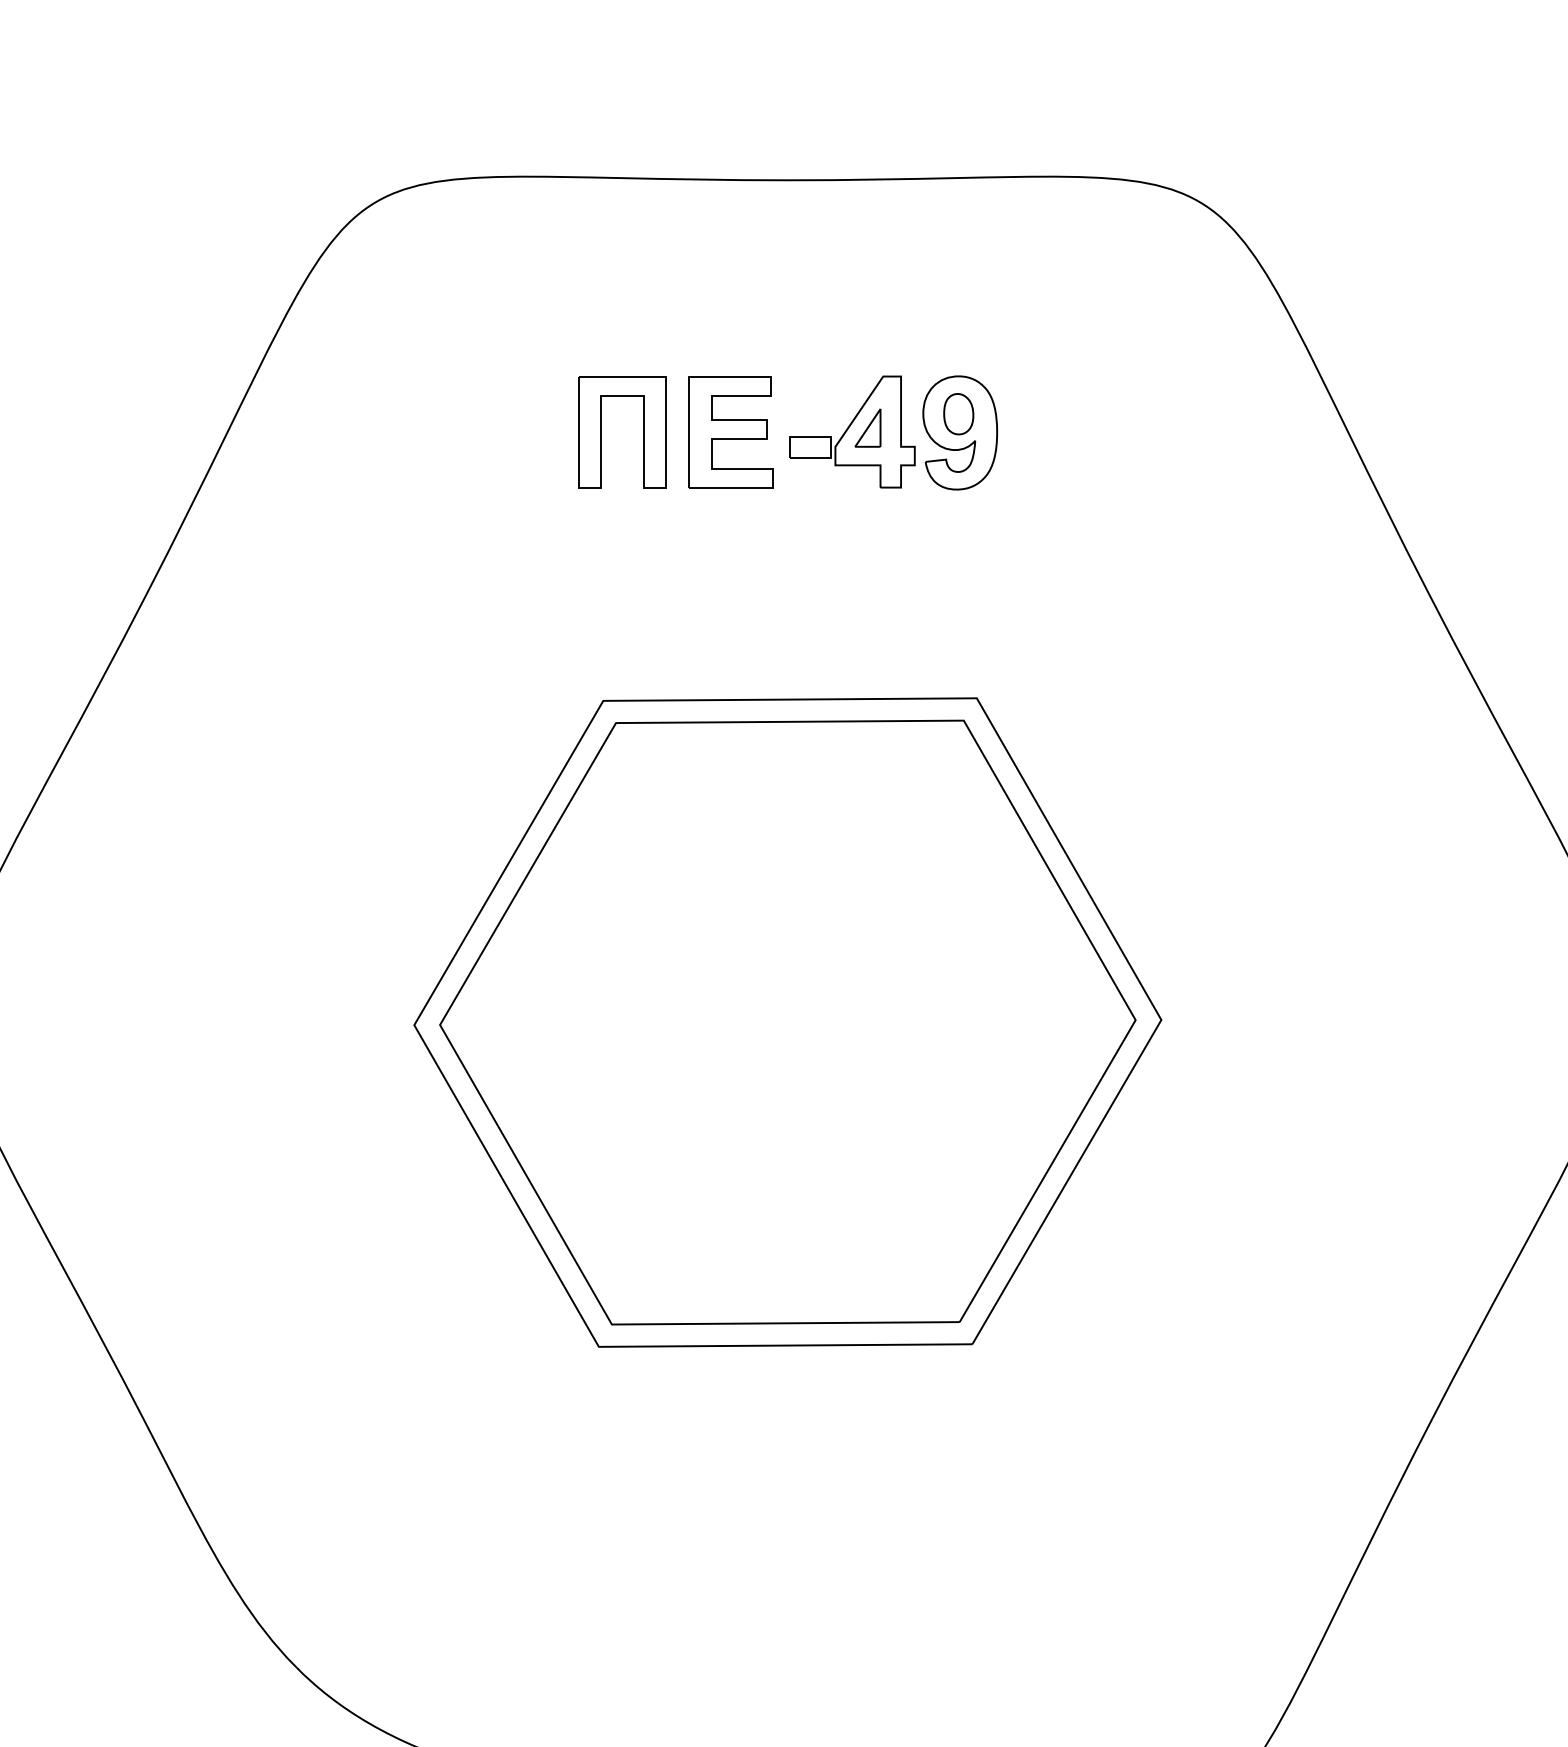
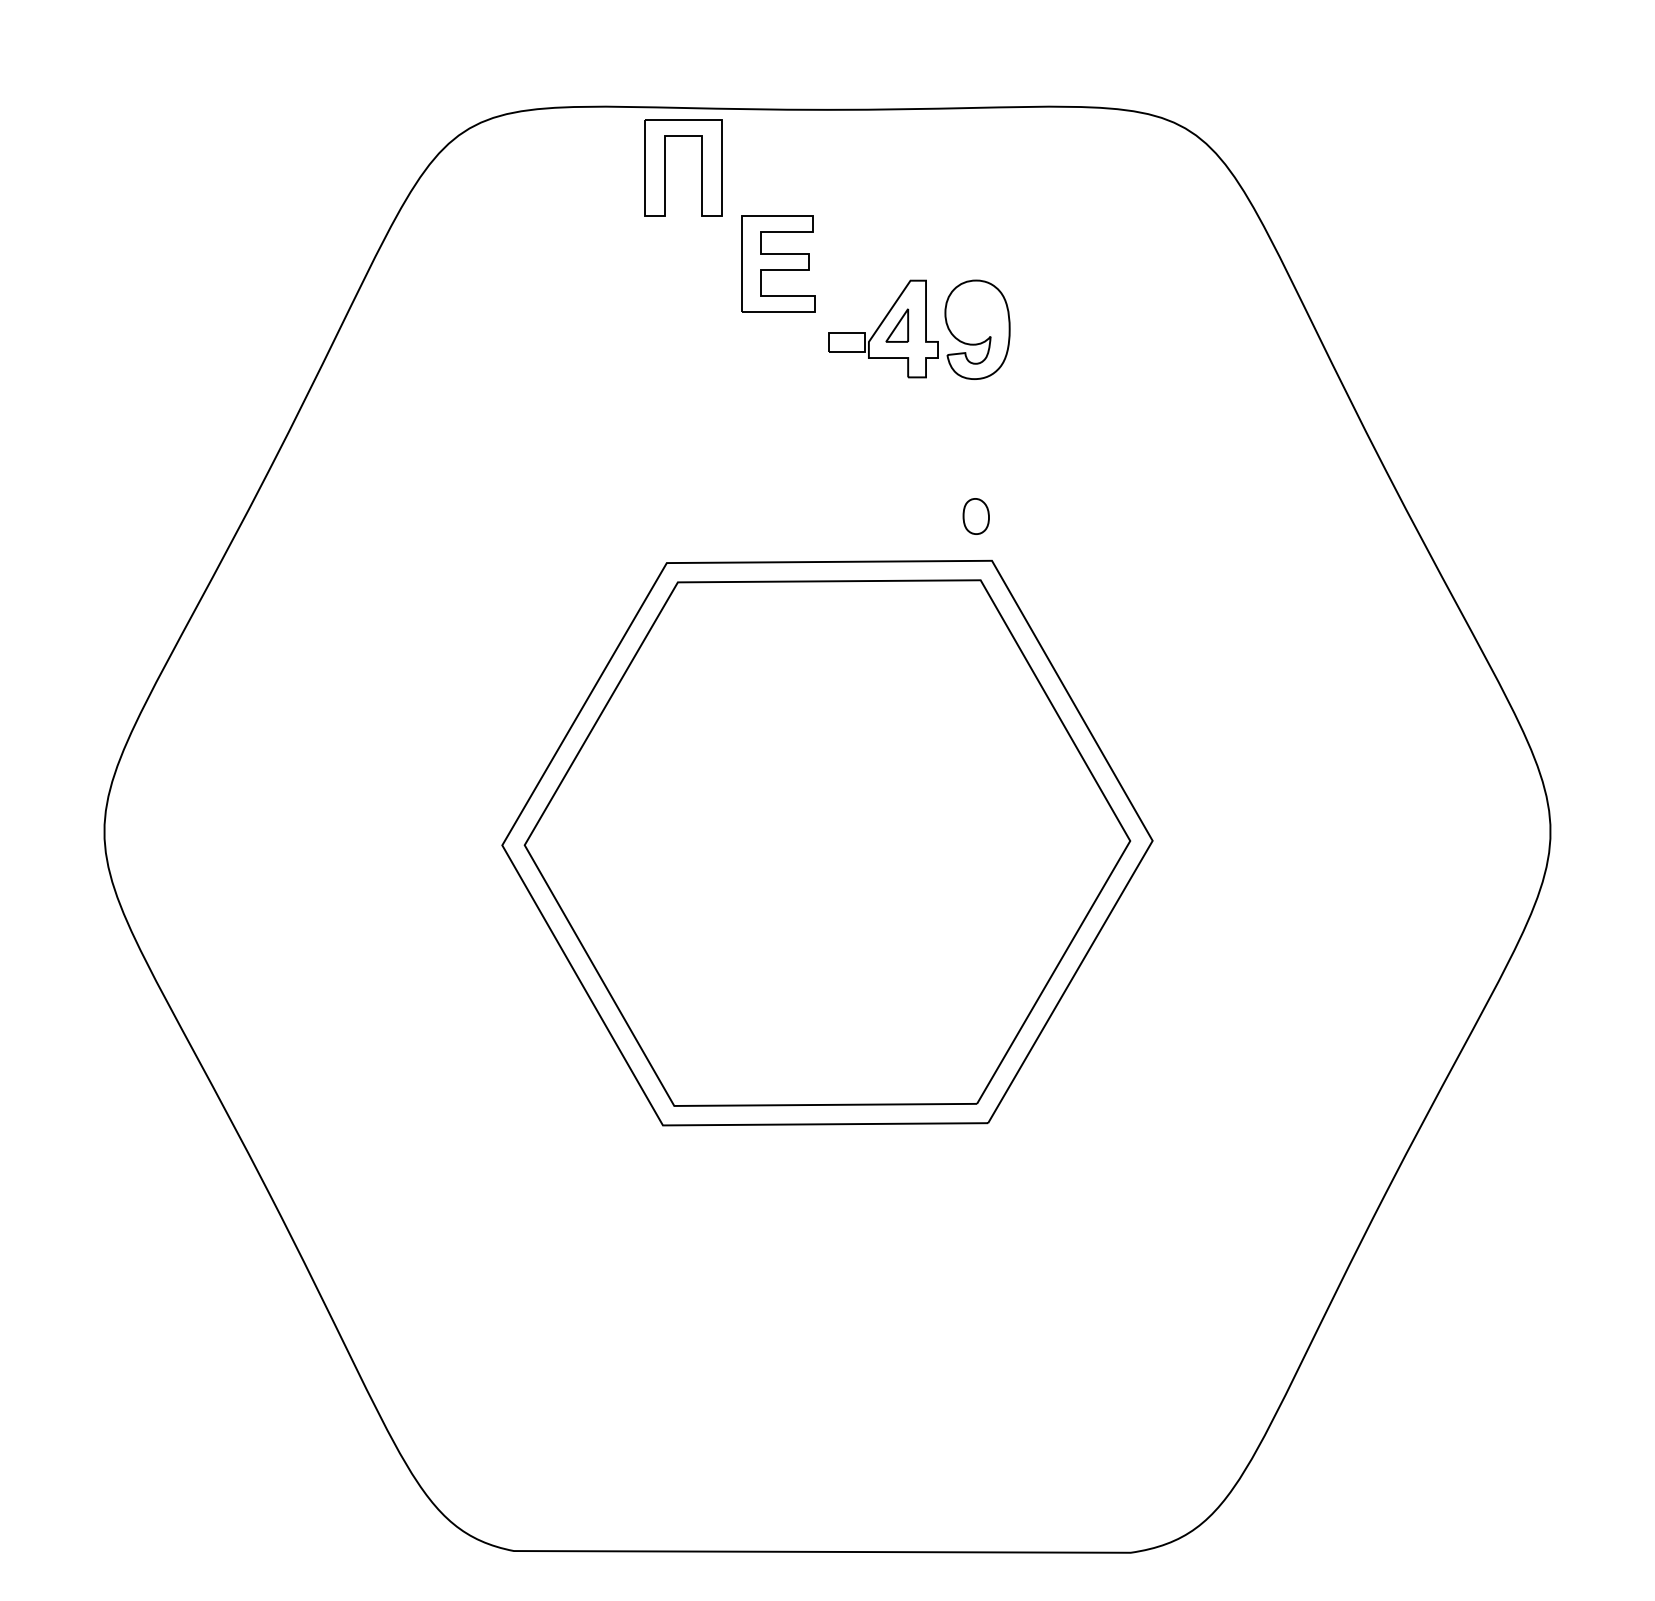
part: (957, 414) -> (975, 516), moved
part: (601, 431) -> (665, 167), moved
part: (731, 431) -> (778, 263), moved

